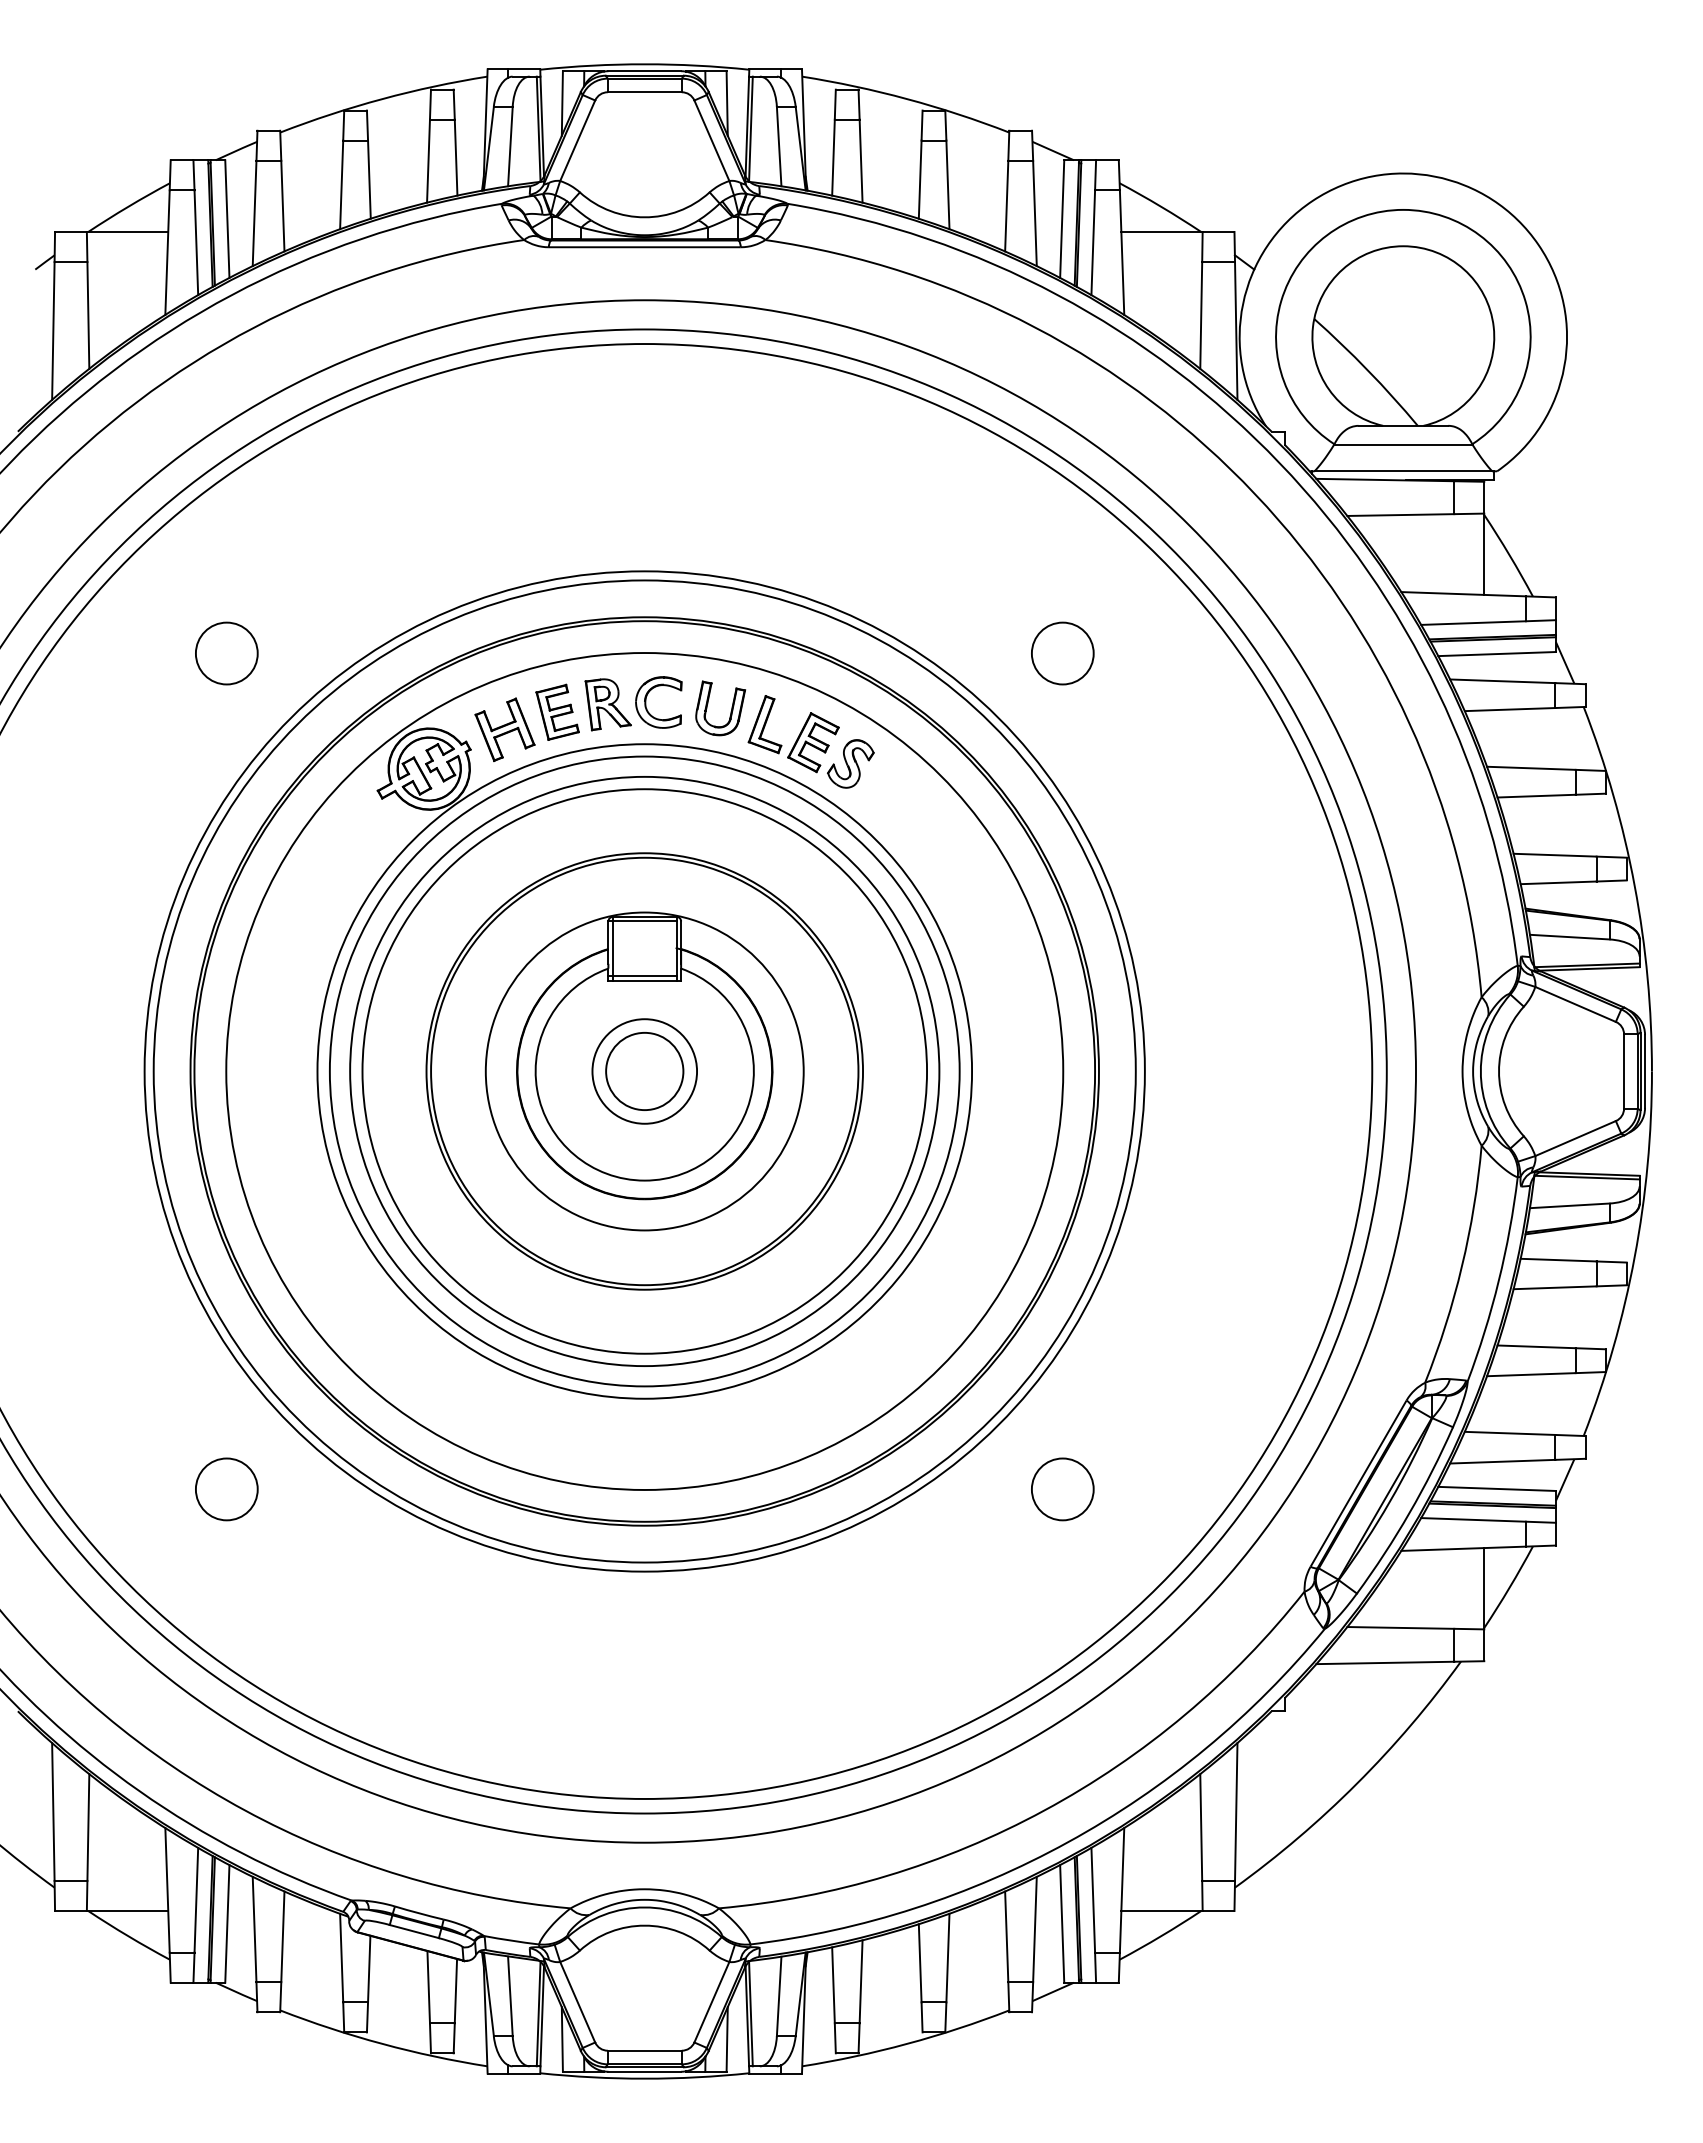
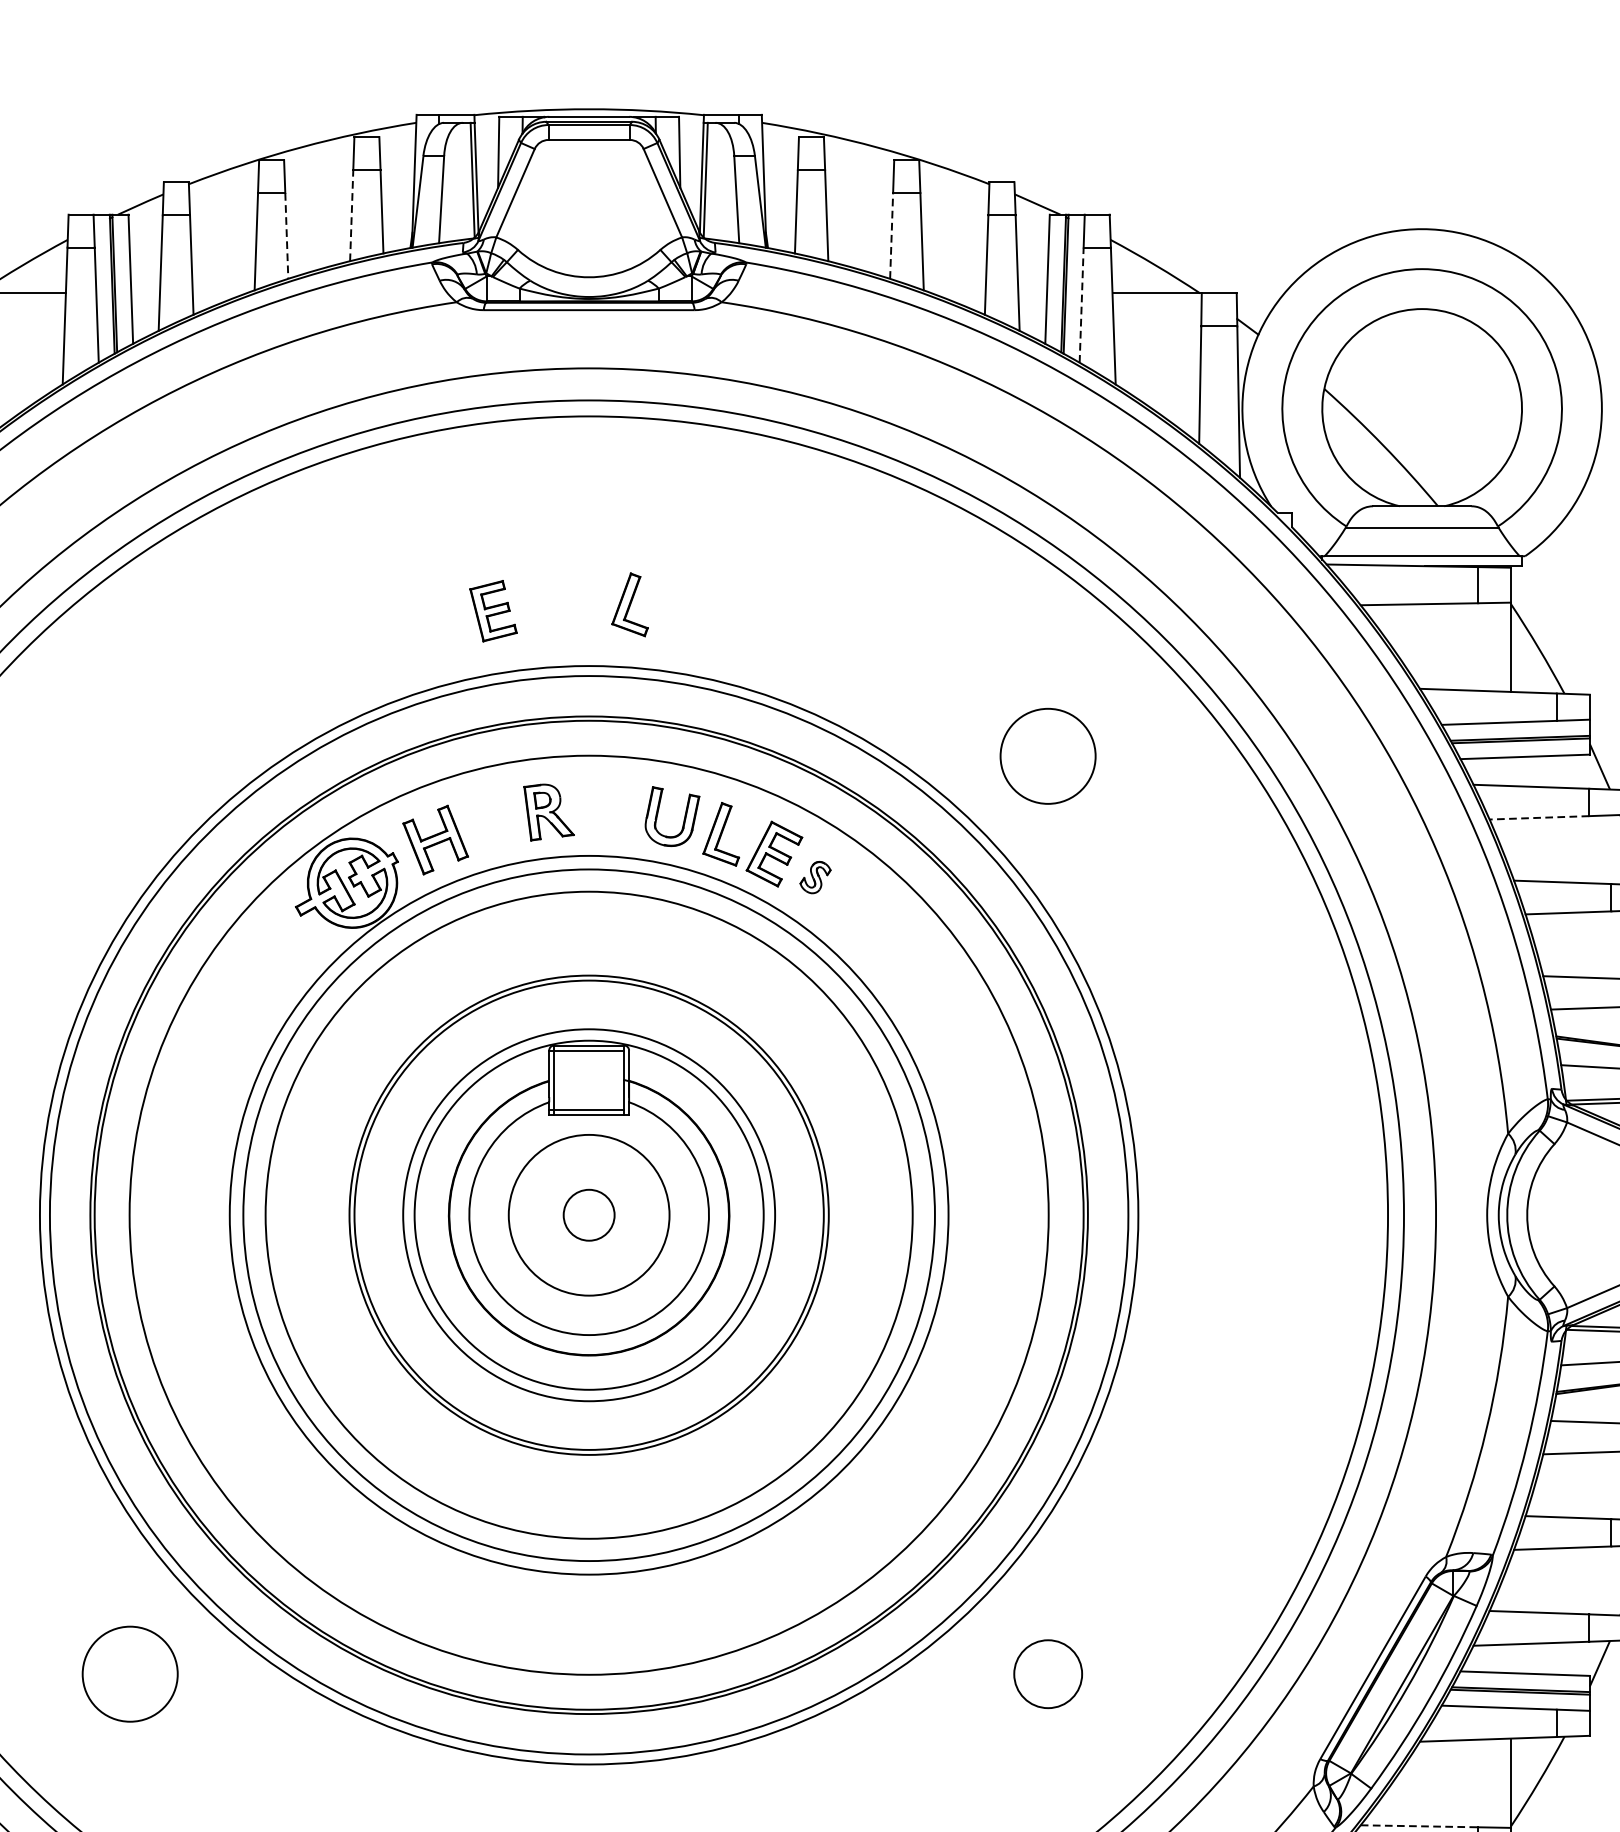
line: (428, 160) -> (351, 214), solid -> dashed
line: (920, 179) -> (891, 235), solid -> dashed
line: (369, 180) -> (286, 236), solid -> dashed
line: (1093, 242) -> (1081, 304), solid -> dashed
part: (681, 515) -> (629, 604), added
circle: (226, 653) -> (129, 756), removed
circle: (1062, 653) -> (1047, 756), size x1.4
part: (646, 702) -> (591, 810), removed
line: (1509, 709) -> (1538, 817), solid -> dashed
part: (557, 711) -> (493, 610), moved
part: (850, 763) -> (815, 877), size x0.6
circle: (644, 1071) -> (588, 1215), size x0.6
circle: (644, 1071) -> (588, 1215), size x0.6
circle: (644, 1071) -> (588, 1215), size x1.4
circle: (226, 1489) -> (129, 1674), size x1.4
line: (1401, 1627) -> (1420, 1825), solid -> dashed

